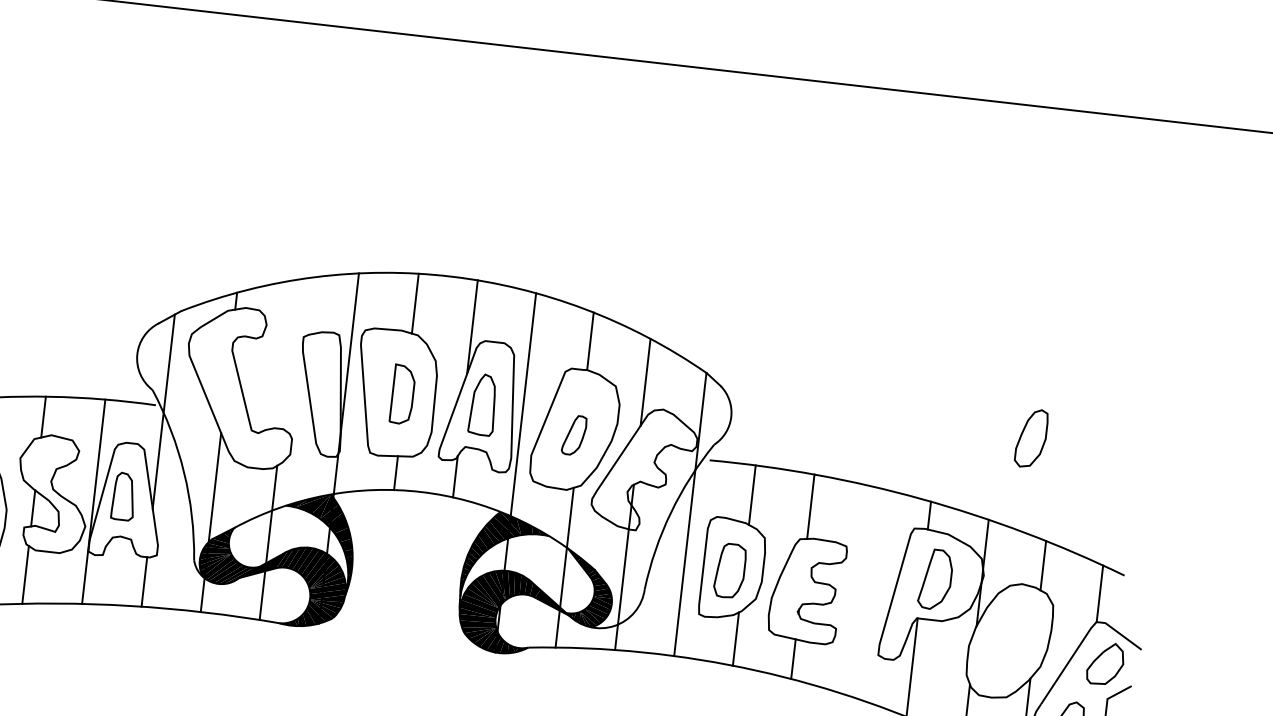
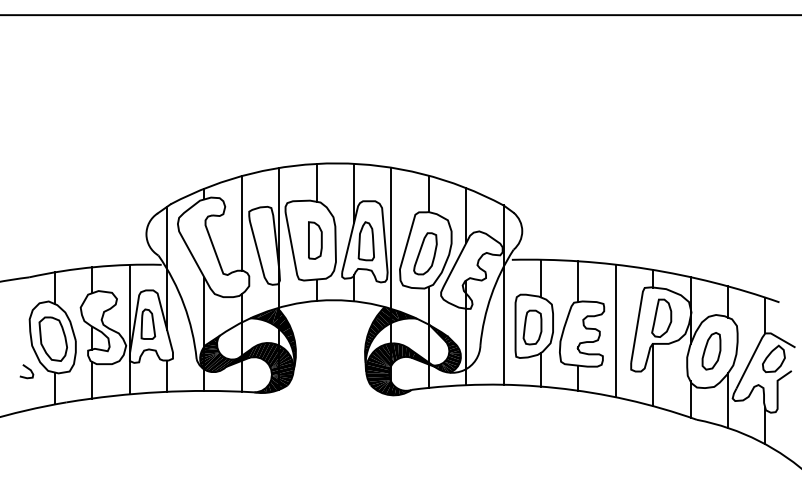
line: (289, 354) -> (241, 223), added
part: (574, 434) -> (425, 253), size x1.67
part: (1031, 438) -> (711, 351), moved
line: (860, 590) -> (615, 330), added

